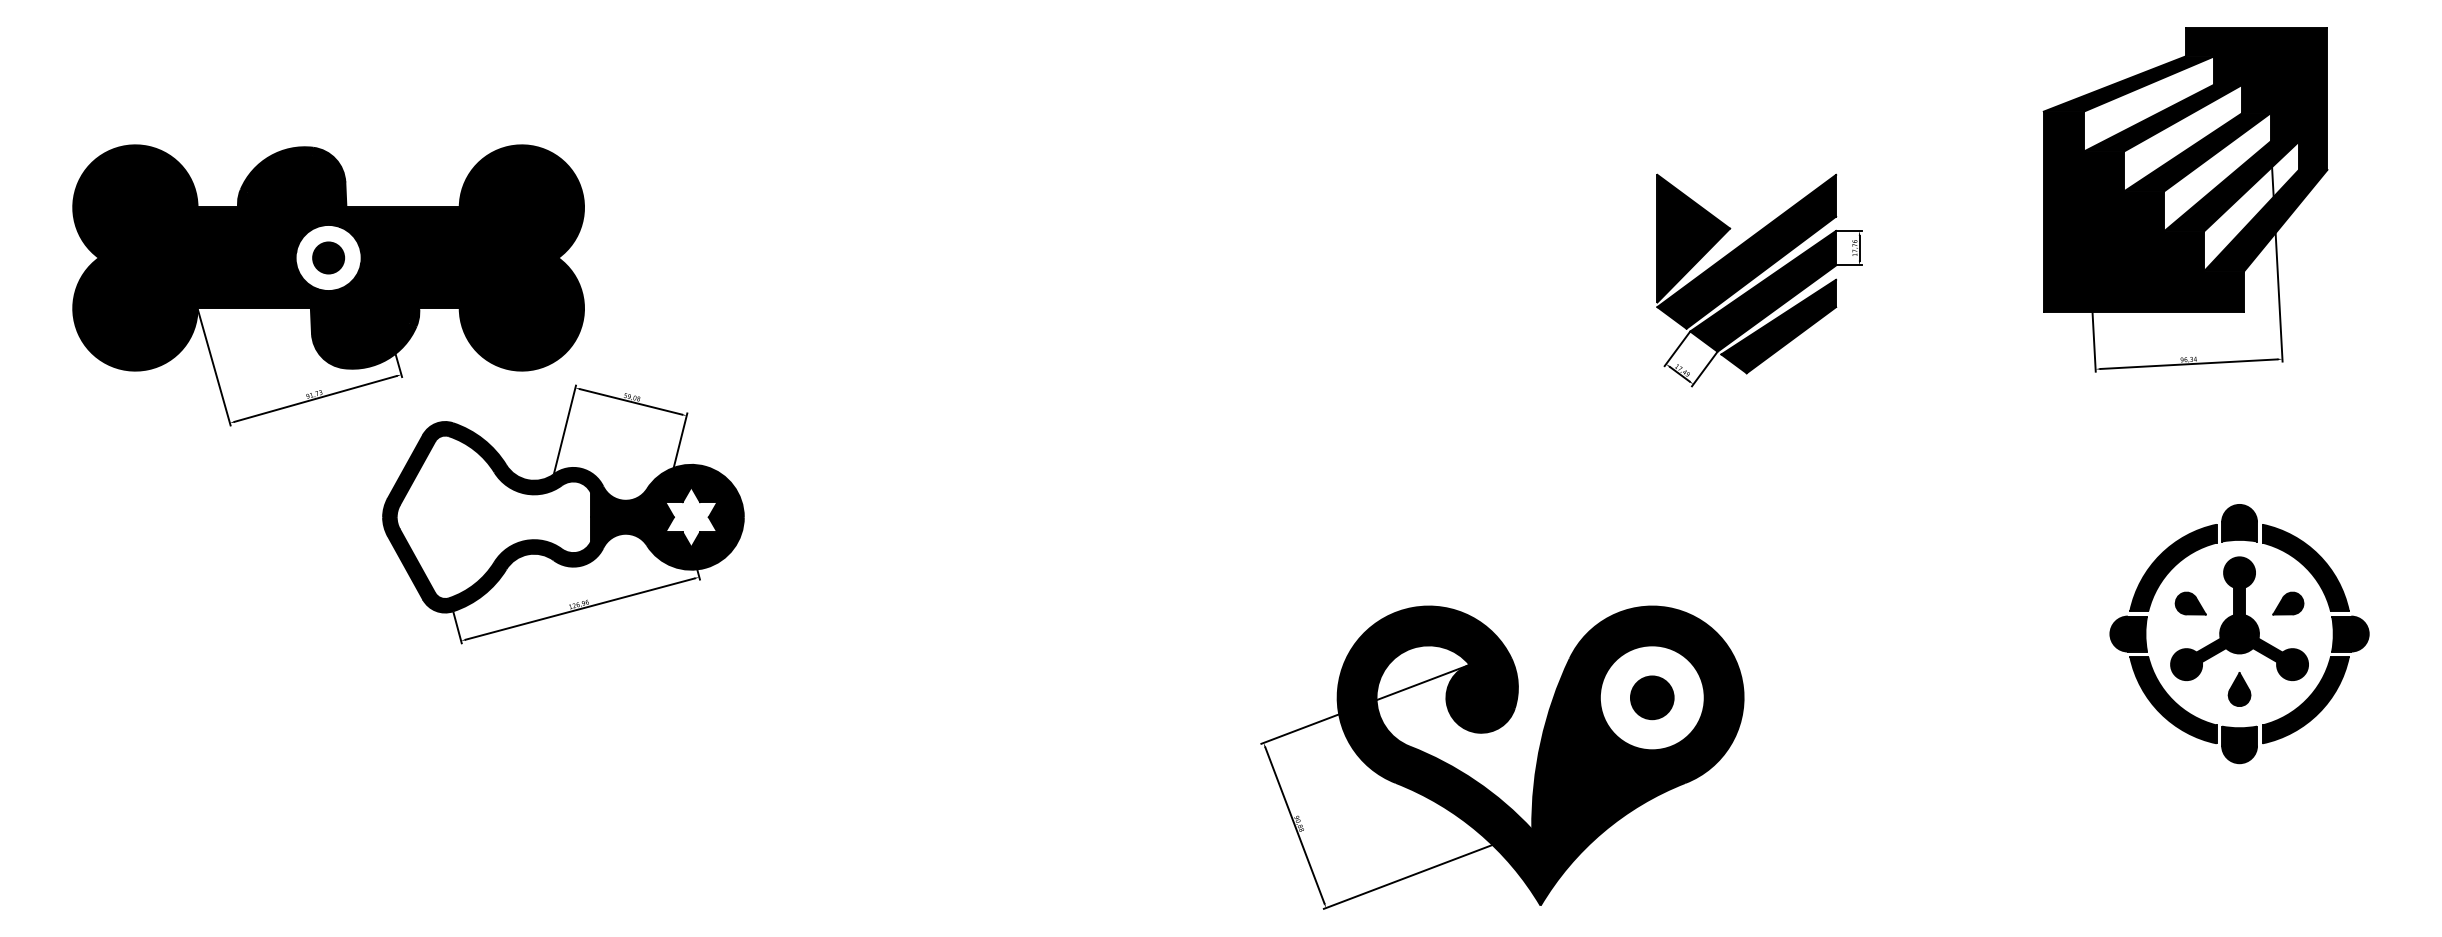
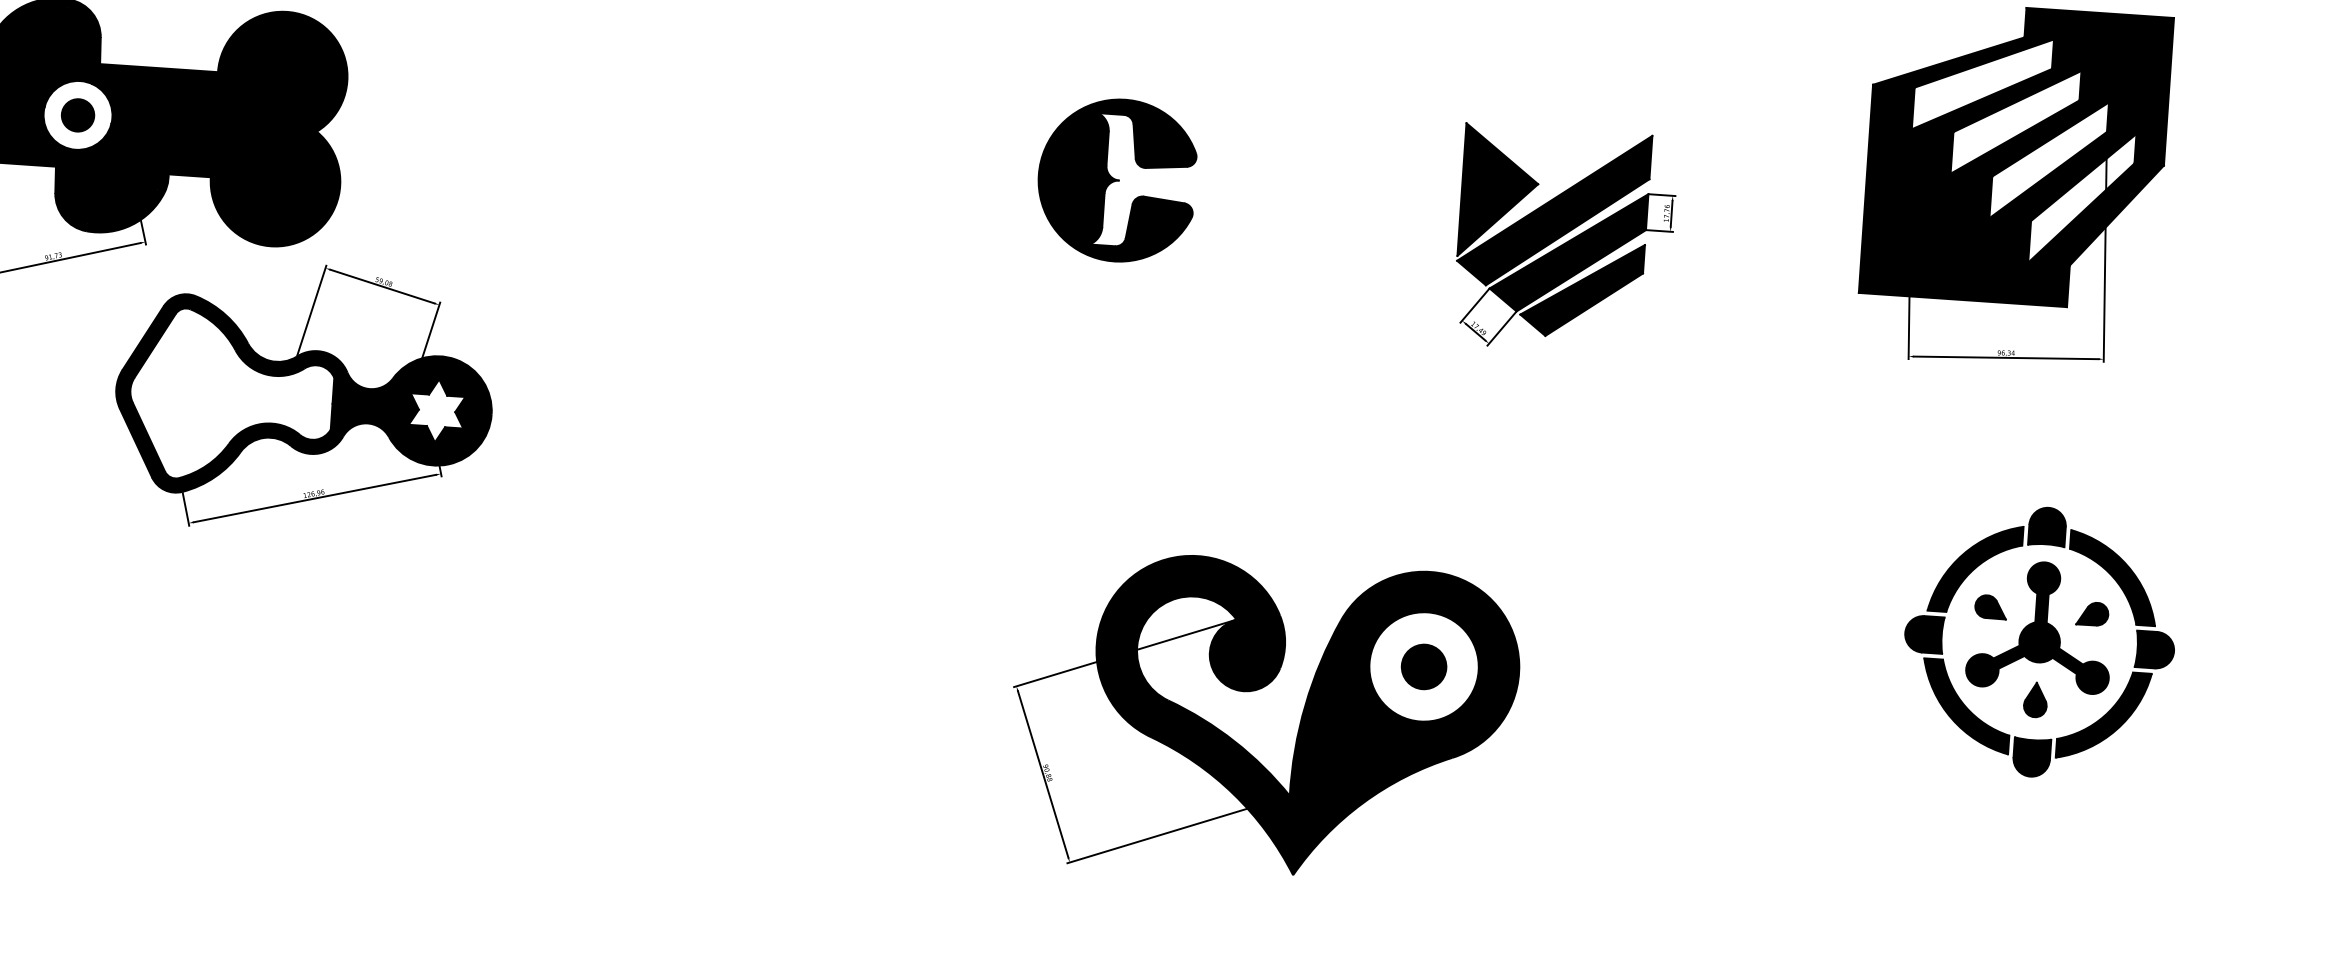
part: (1326, 251) -> (1116, 179), added

